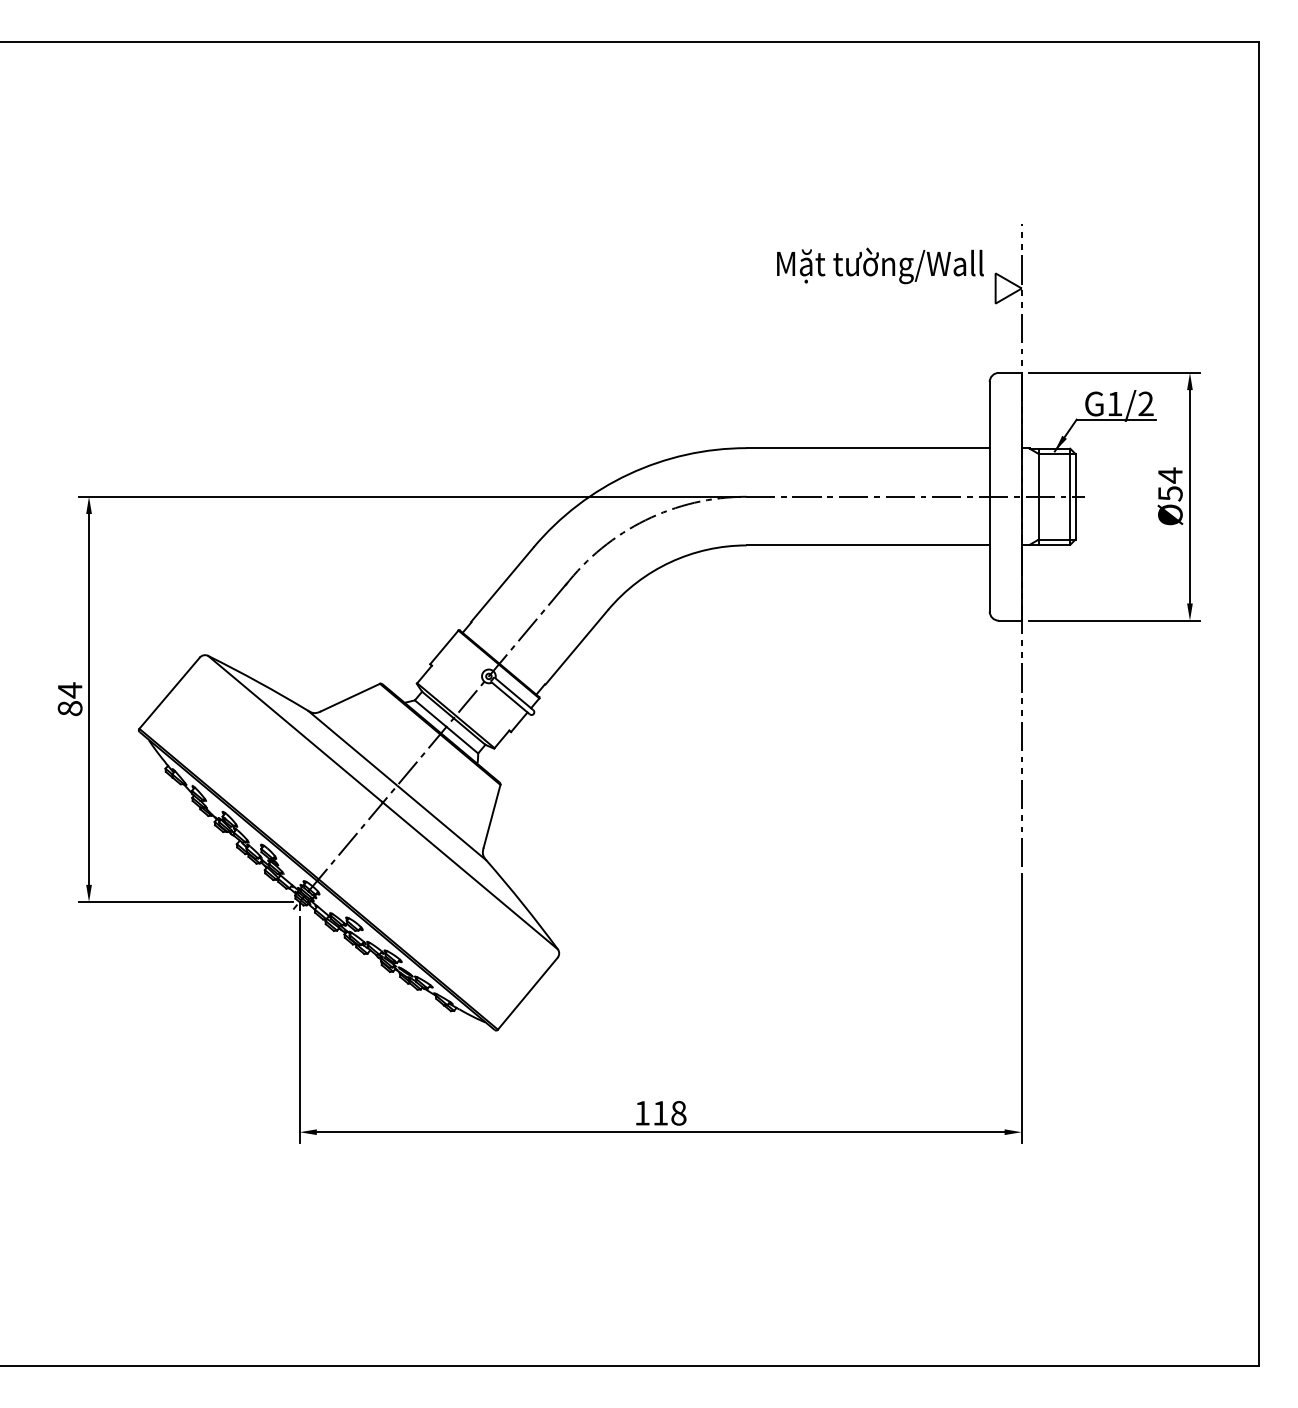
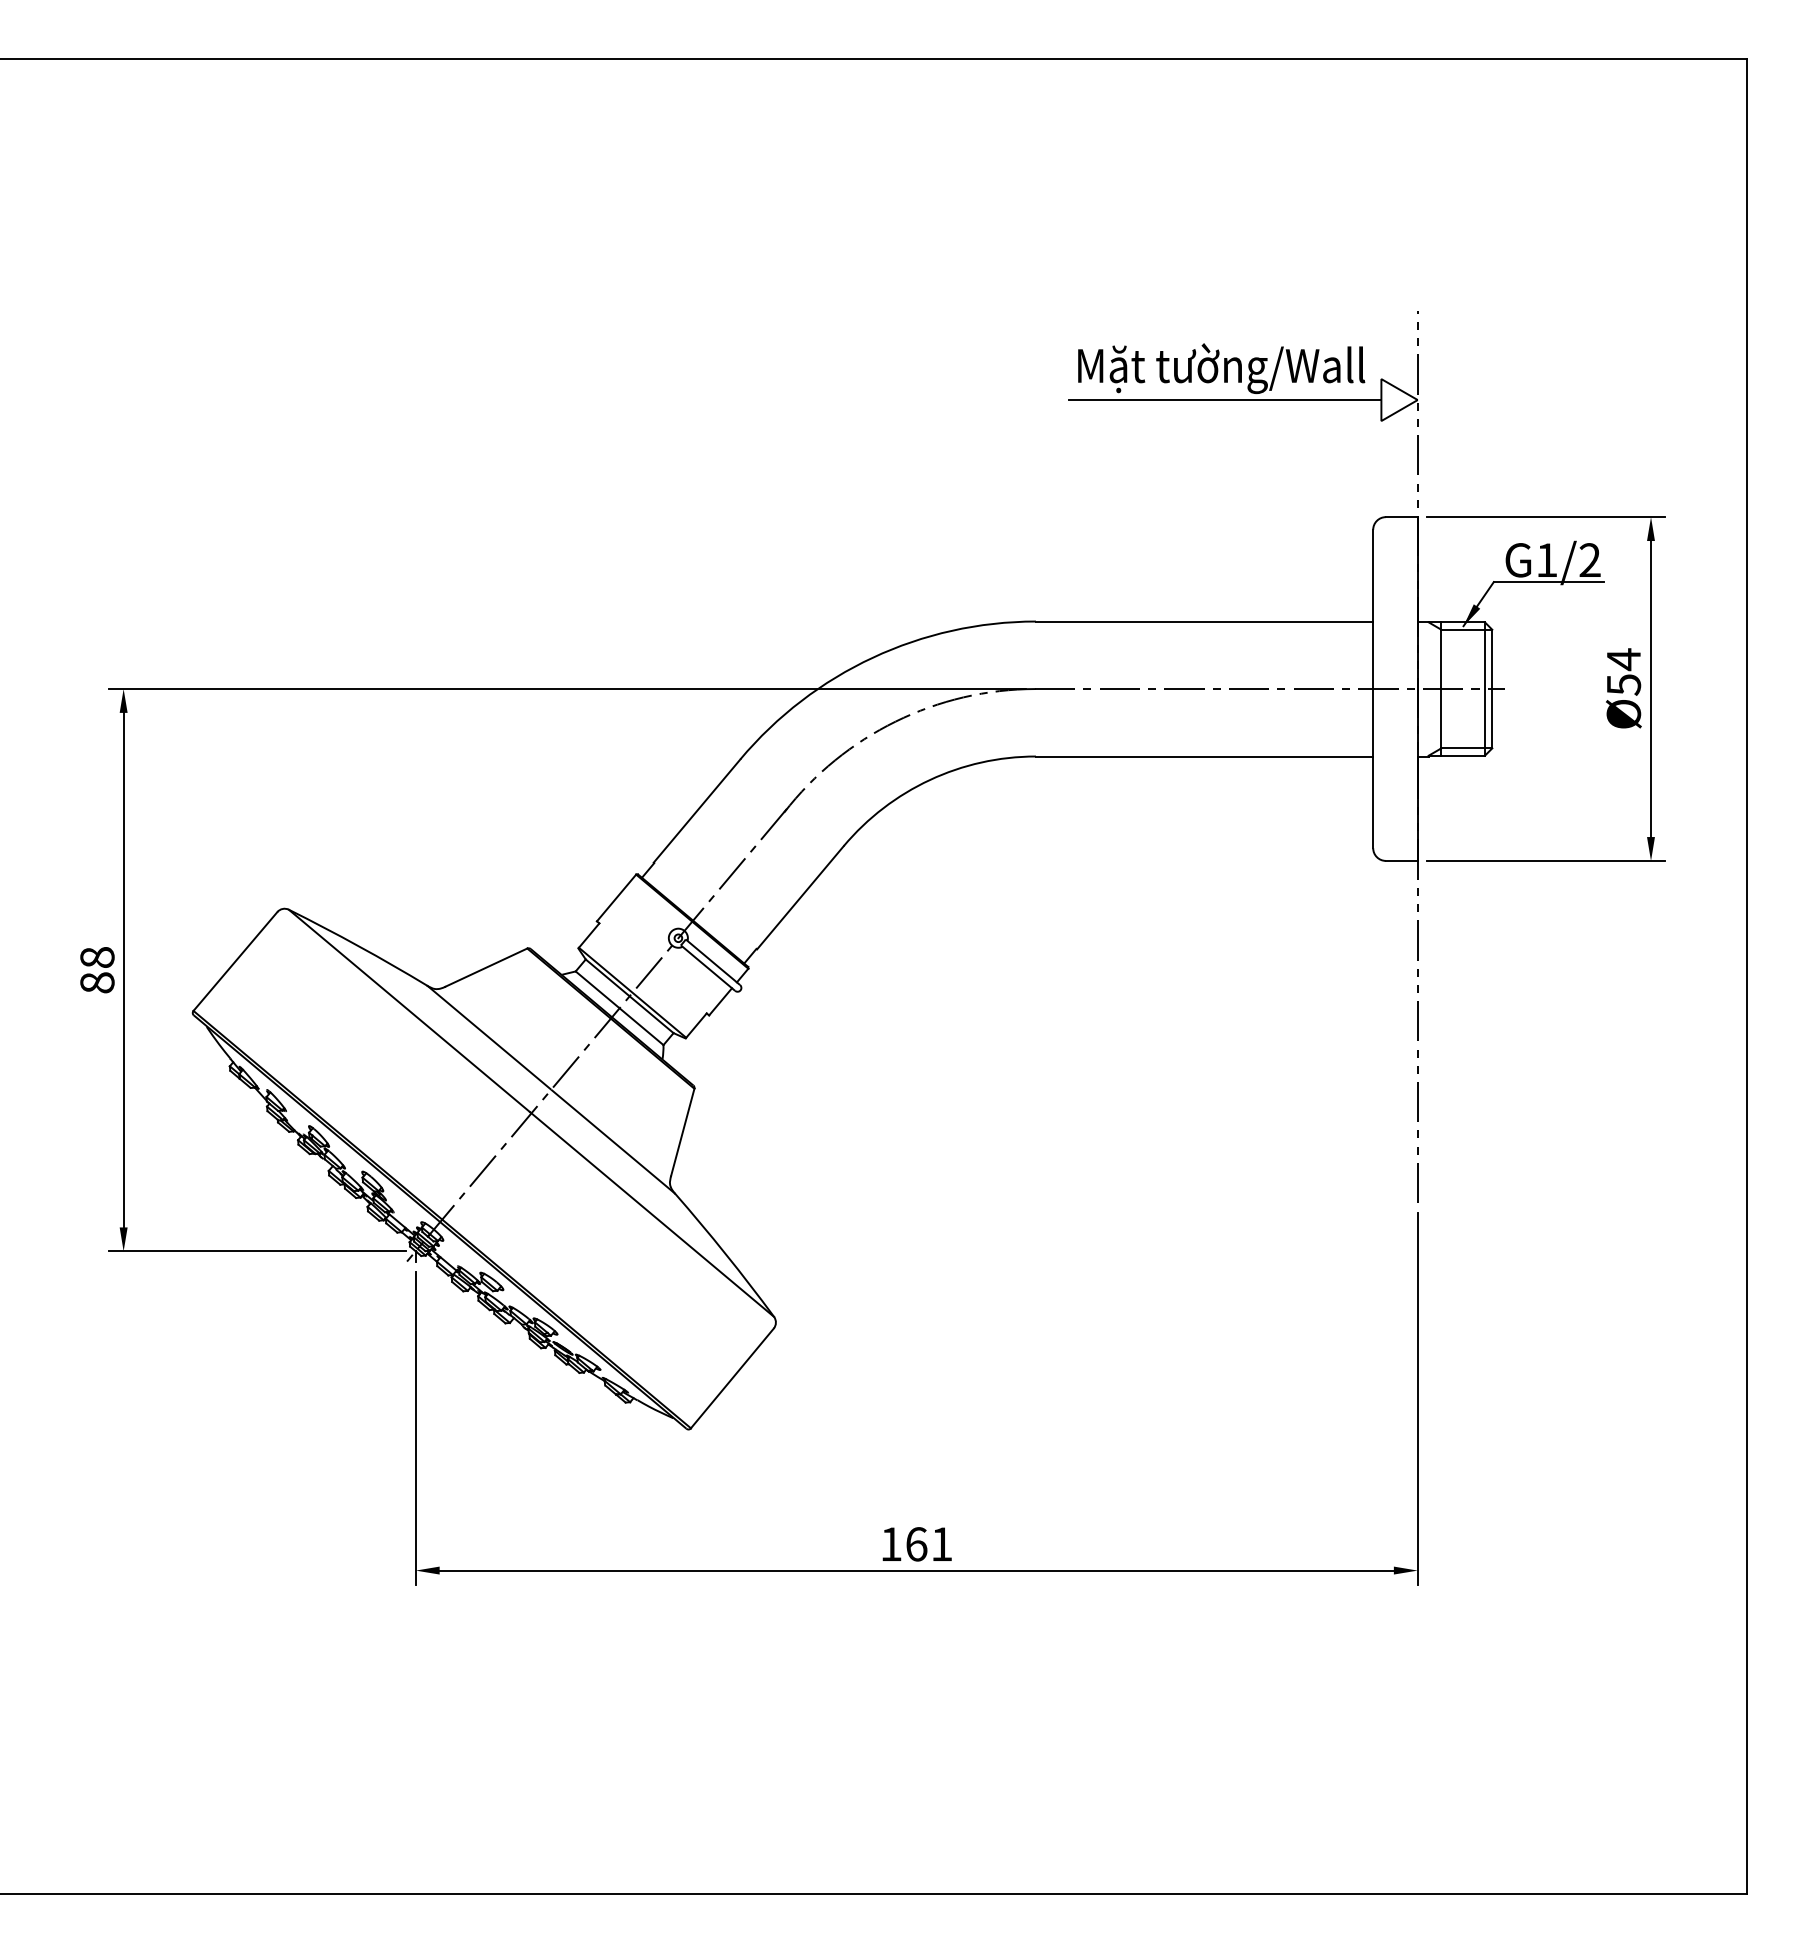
line: (882, 288) -> (1224, 400), added
text: (70, 690) -> (97, 957), 84 -> 88
text: (669, 1113) -> (929, 1544), 118 -> 161

